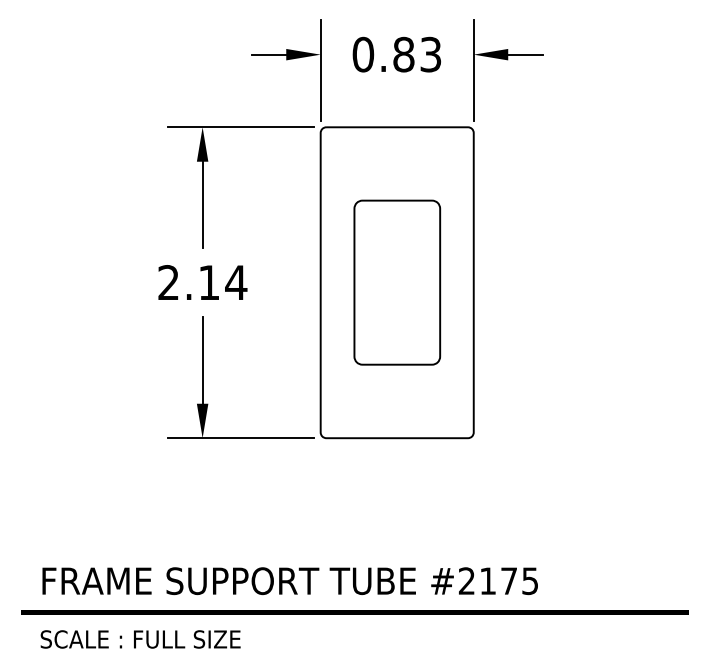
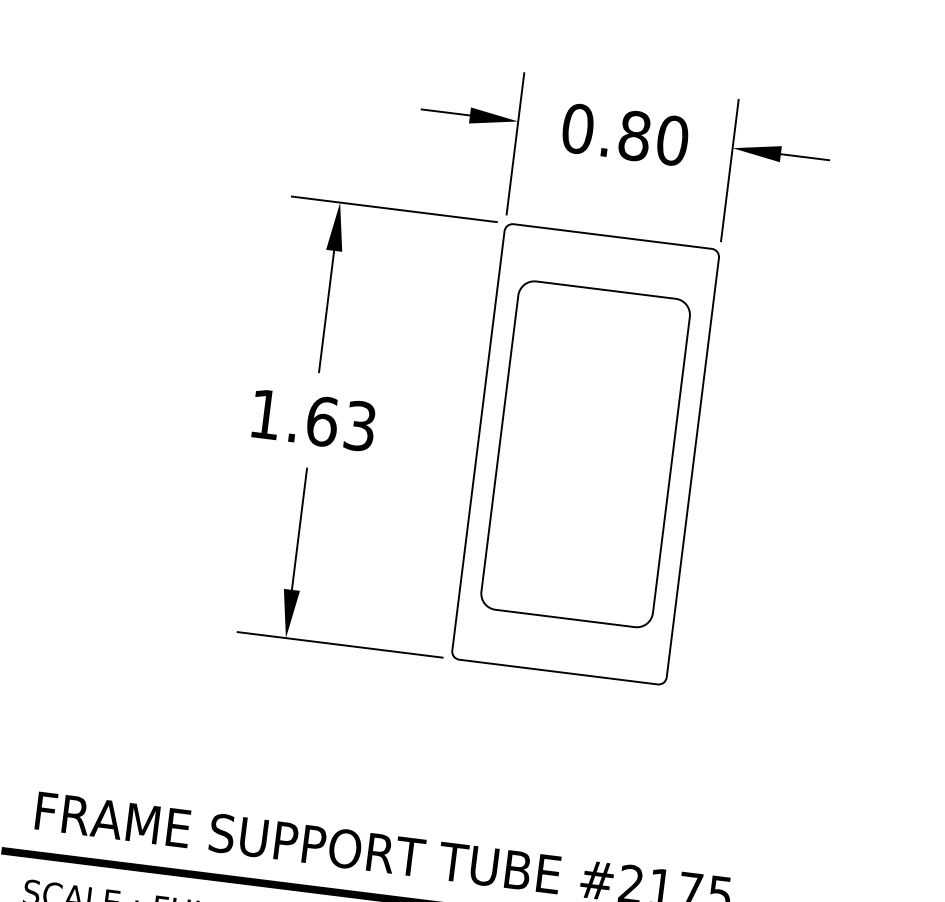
text: (430, 54) -> (672, 140), 0.83 -> 0.80
text: (202, 282) -> (312, 419), 2.14 -> 1.63
part: (397, 282) -> (586, 454), size x1.43

